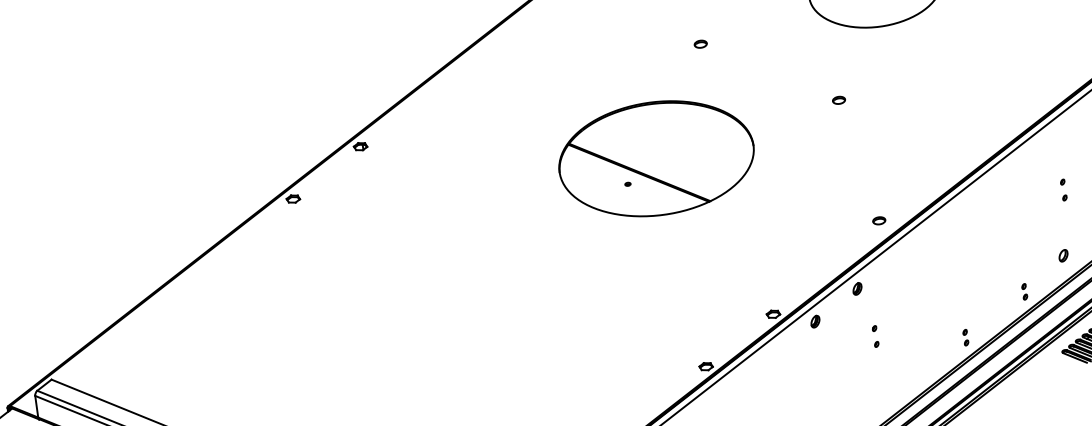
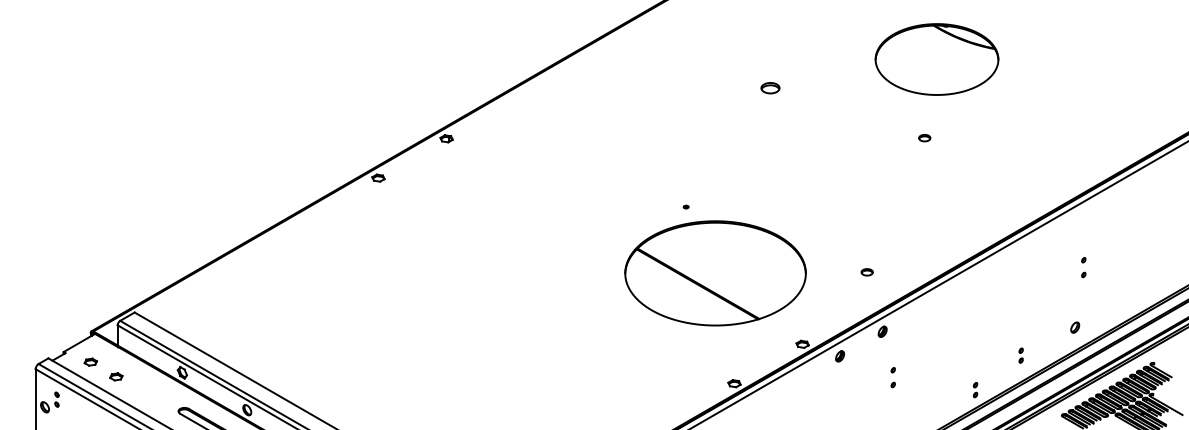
part: (700, 44) -> (770, 88), size x1.6
part: (838, 100) -> (924, 138), moved
part: (656, 158) -> (715, 273), moved
part: (878, 221) -> (866, 272), moved
part: (1023, 291) -> (1020, 355), moved

